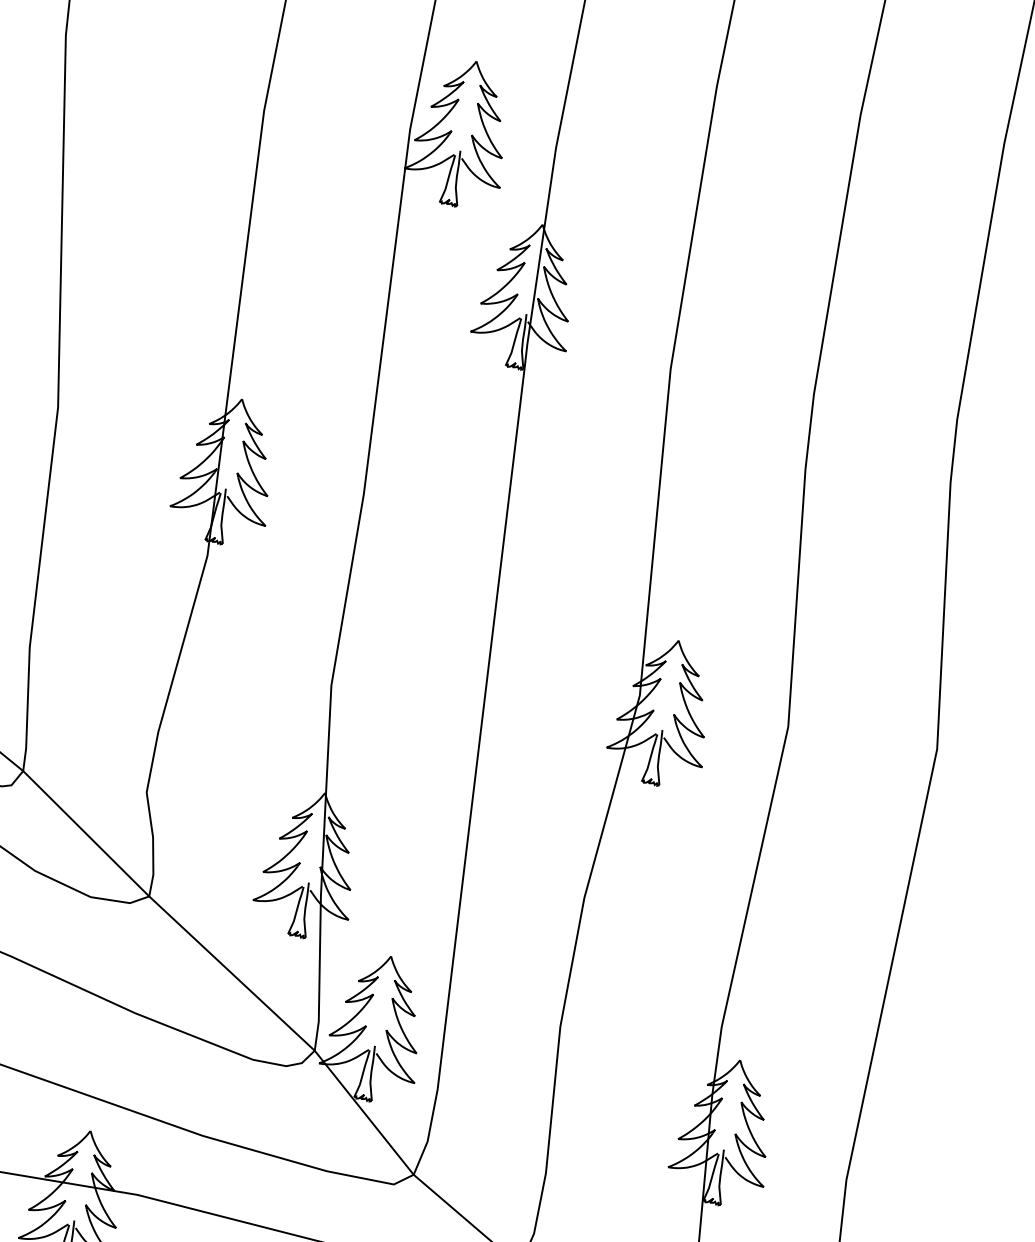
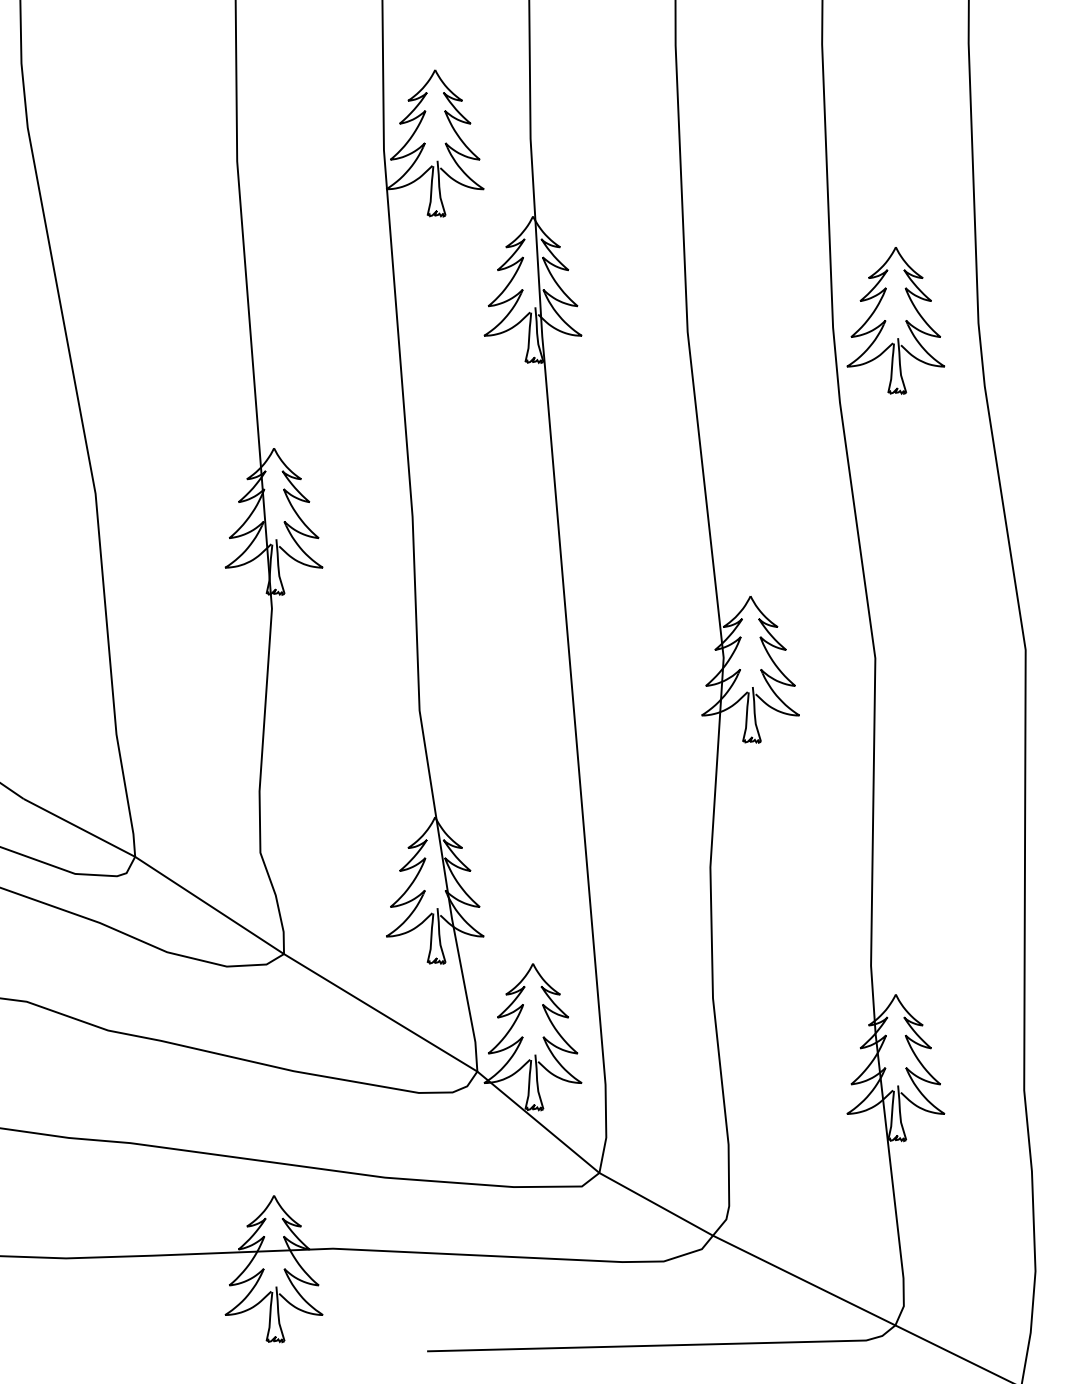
part: (876, 400) -> (895, 320), added

